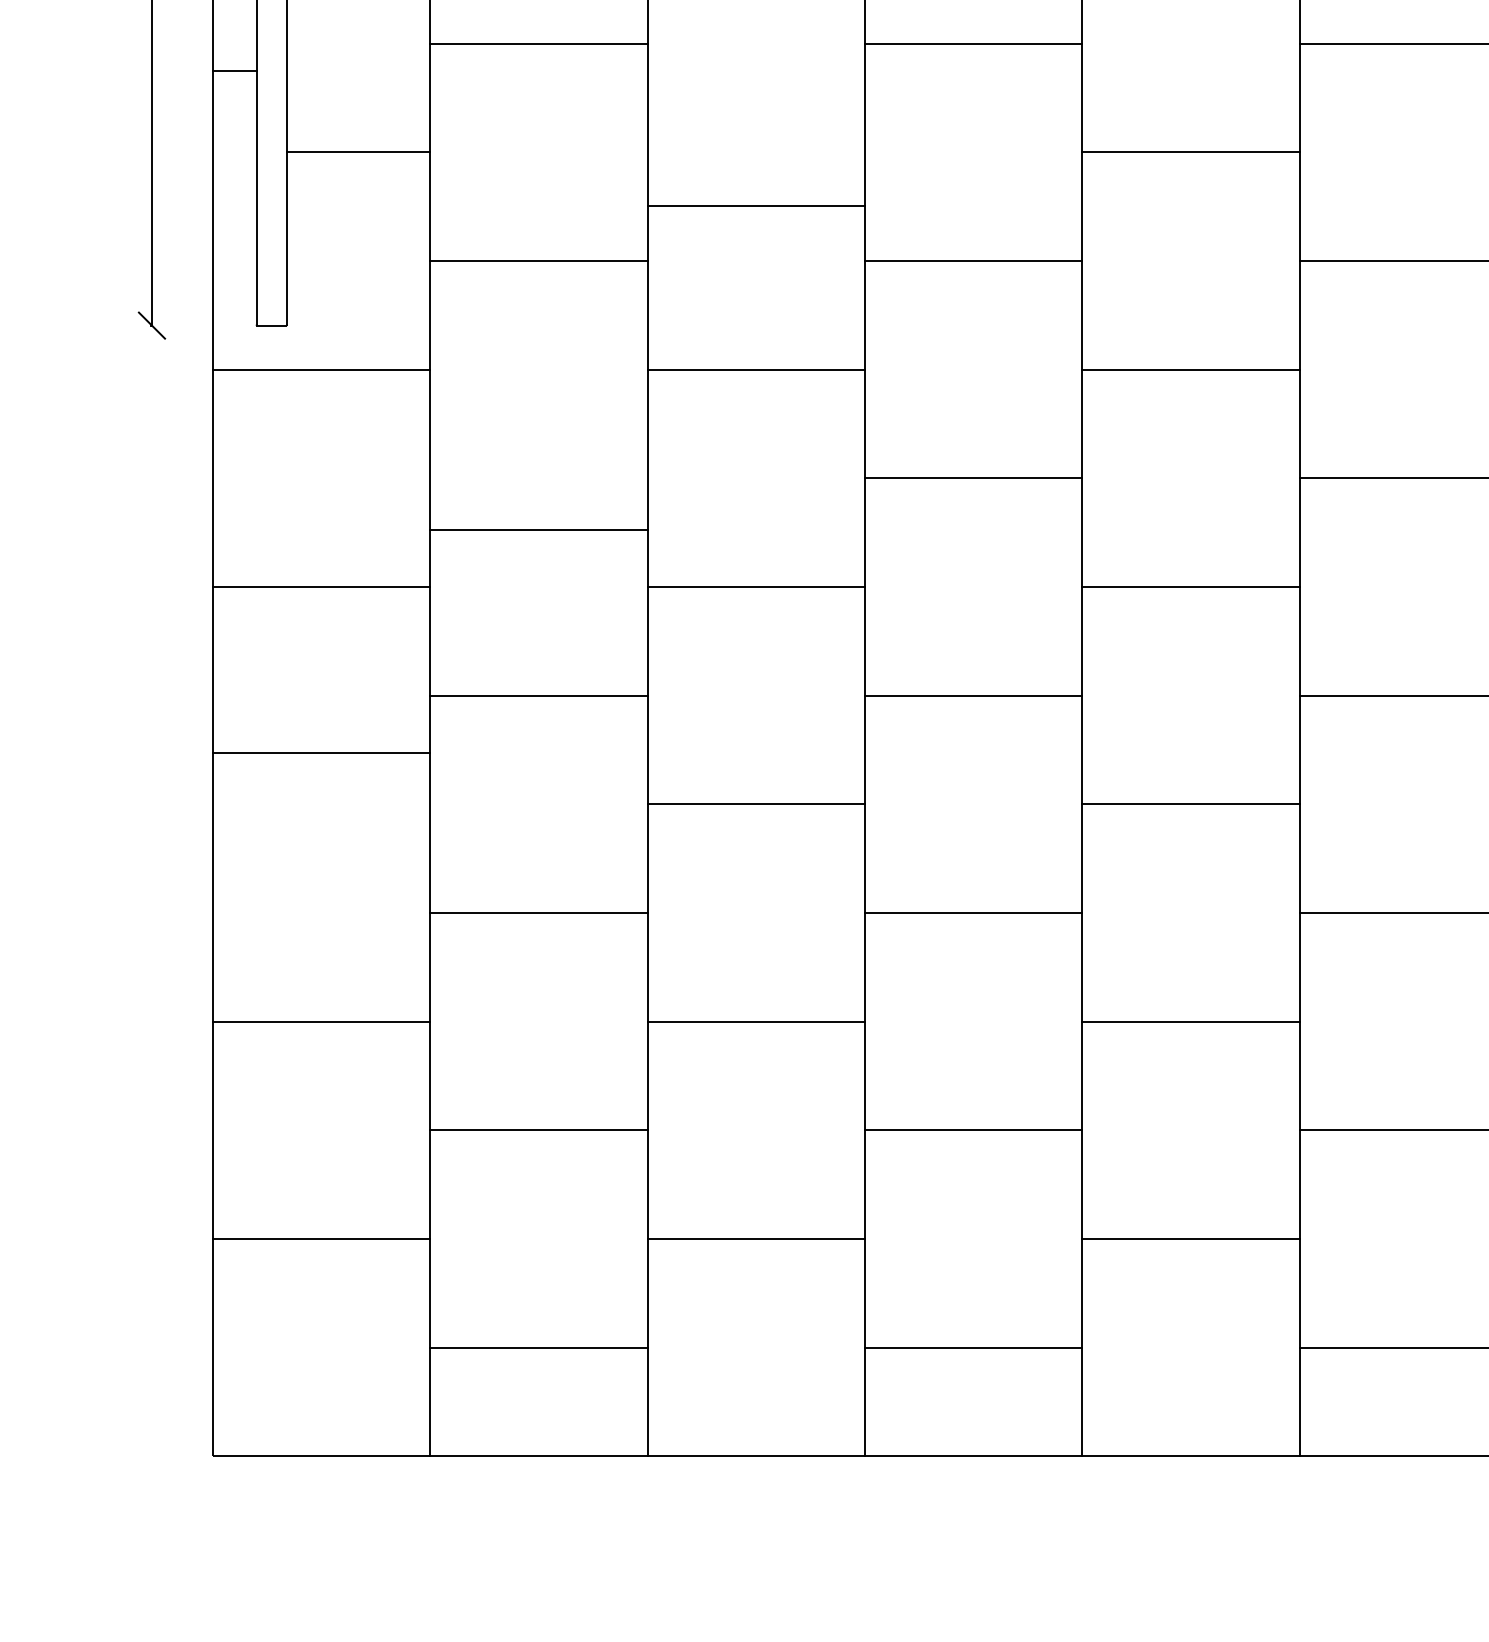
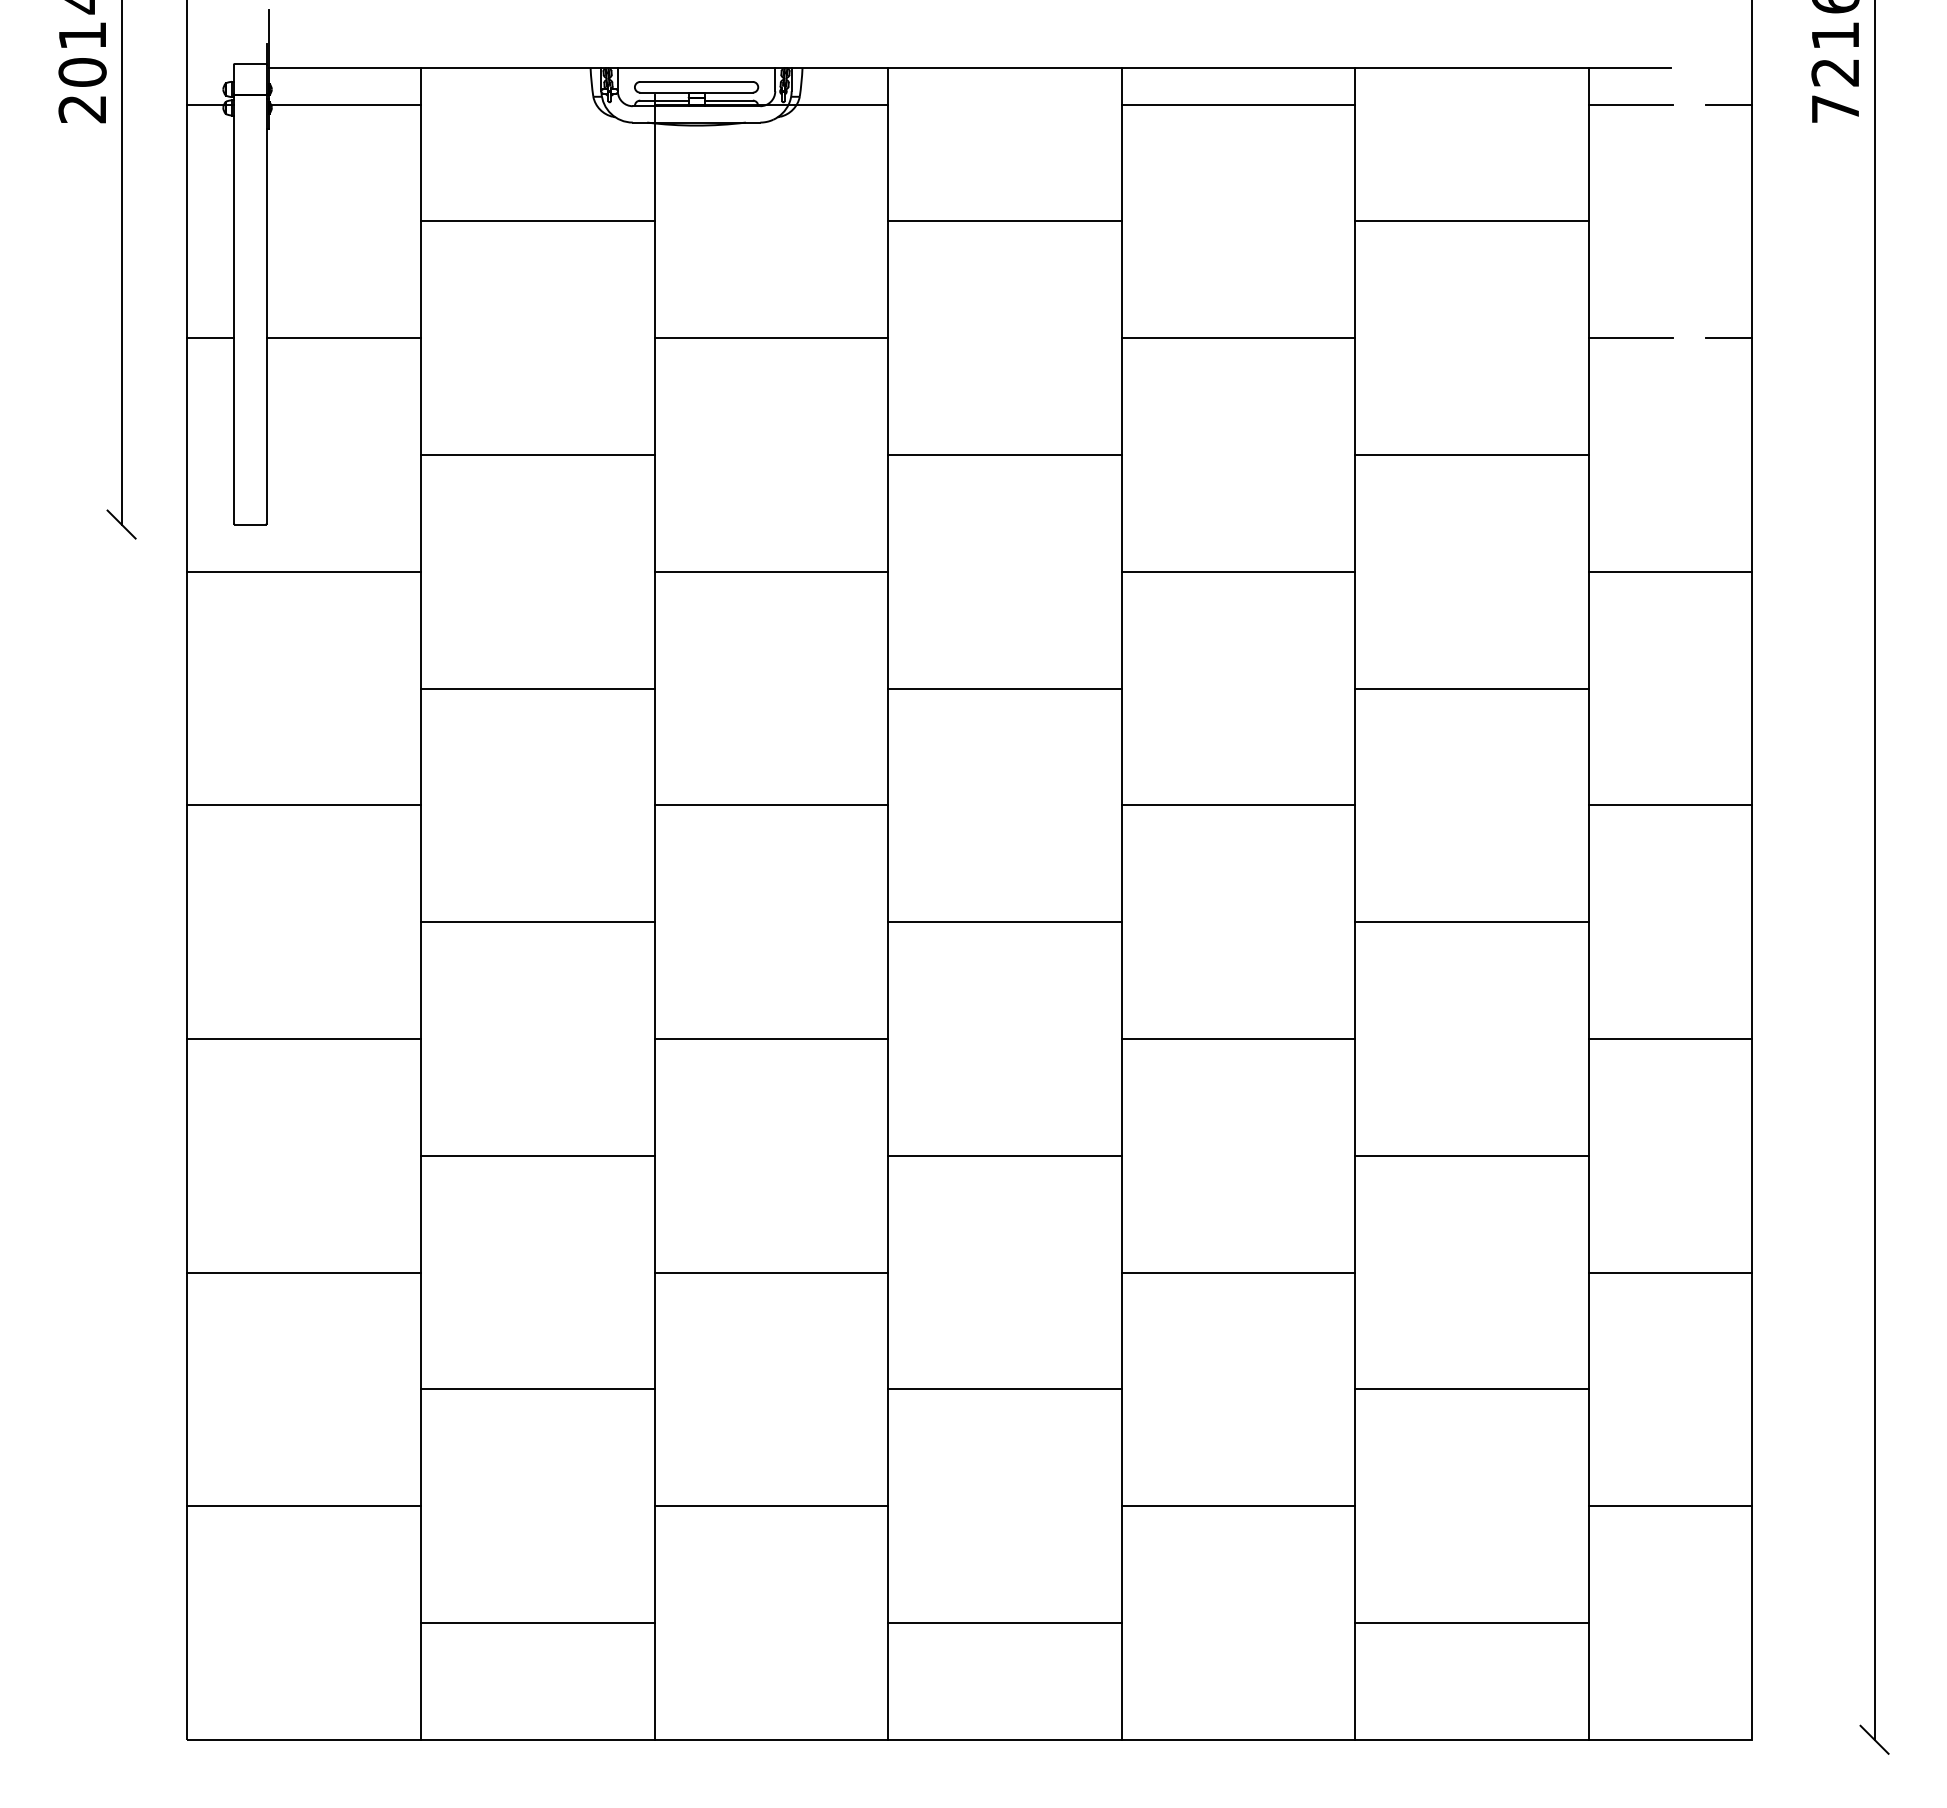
line: (234, 71) -> (210, 338), moved
line: (756, 206) -> (771, 338), moved
line: (538, 530) -> (537, 688), moved
line: (321, 753) -> (303, 1039), moved

